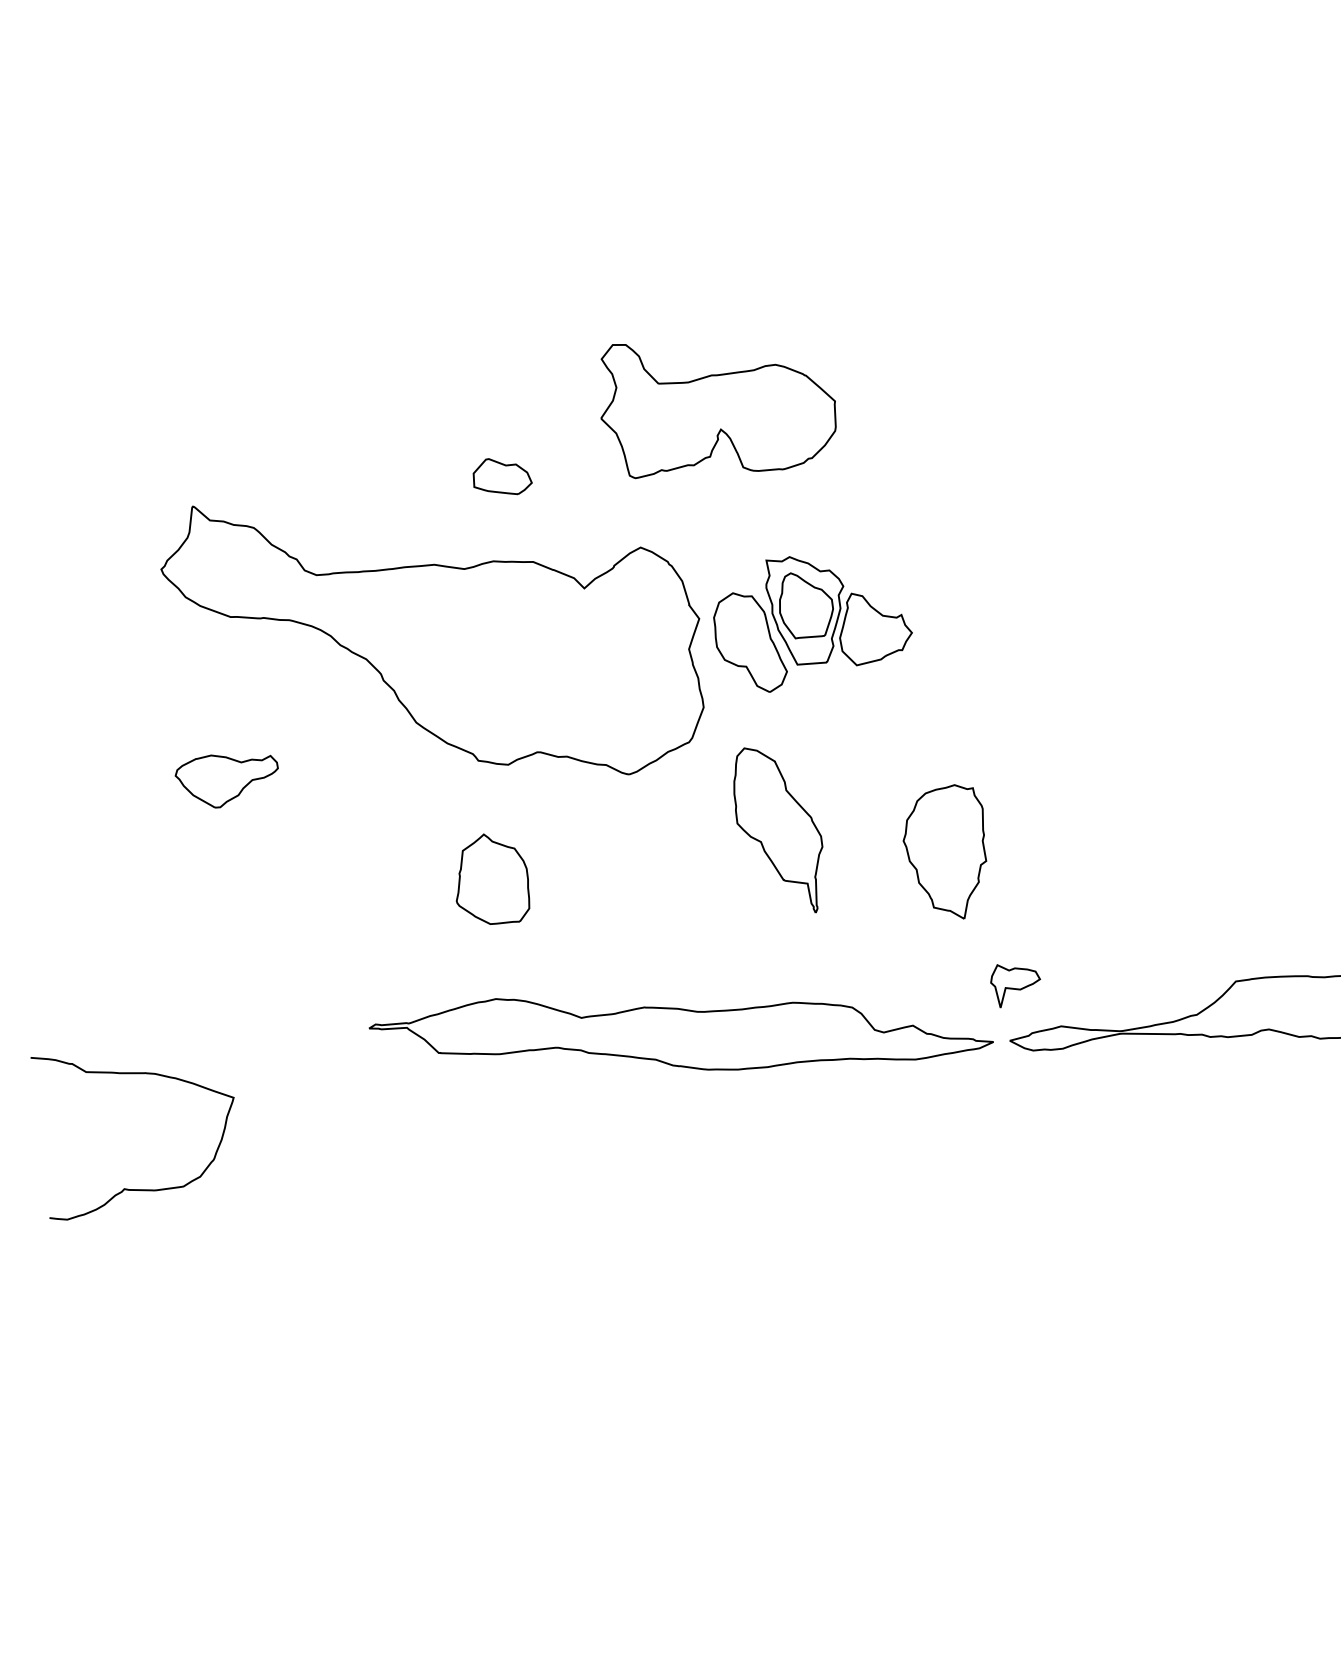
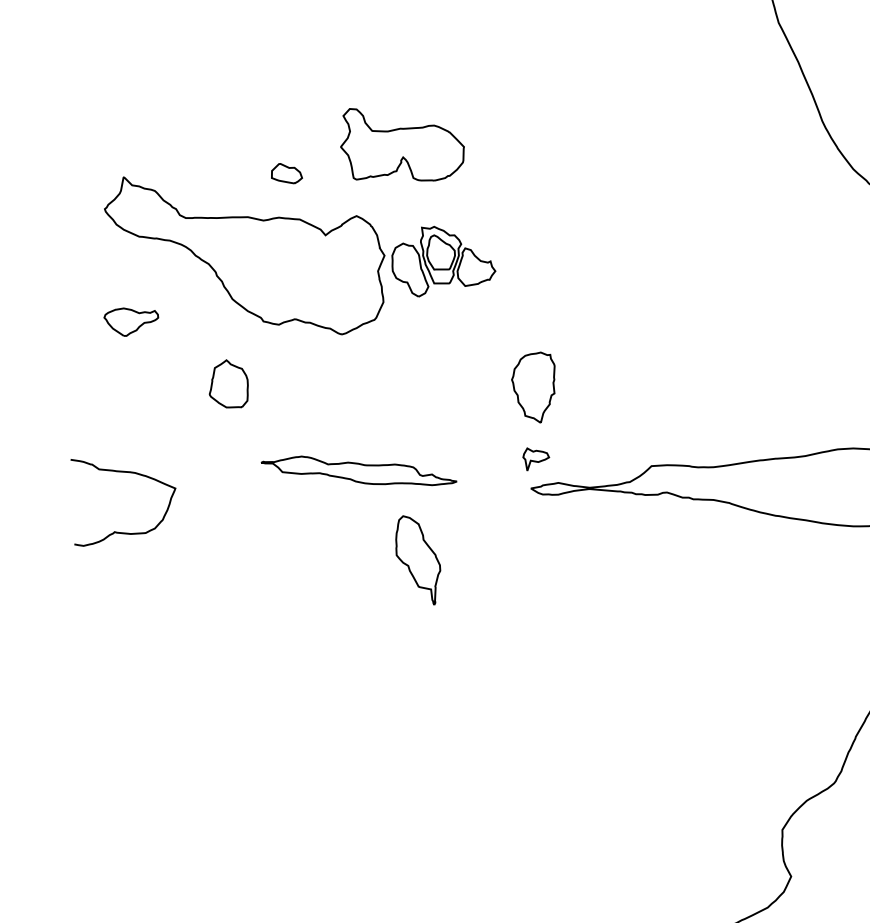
part: (779, 830) -> (418, 560), moved
part: (945, 852) -> (533, 387), moved
part: (490, 878) -> (228, 383), moved
part: (679, 1030) -> (358, 470), size x0.6
curve: (144, 1075) -> (129, 473), moved

